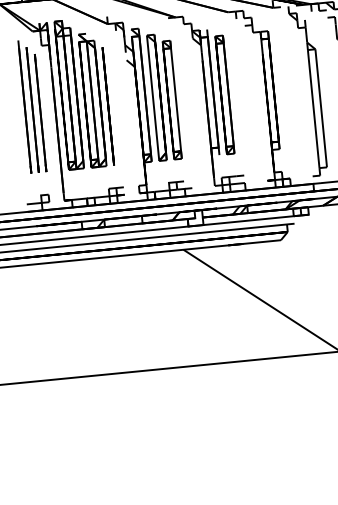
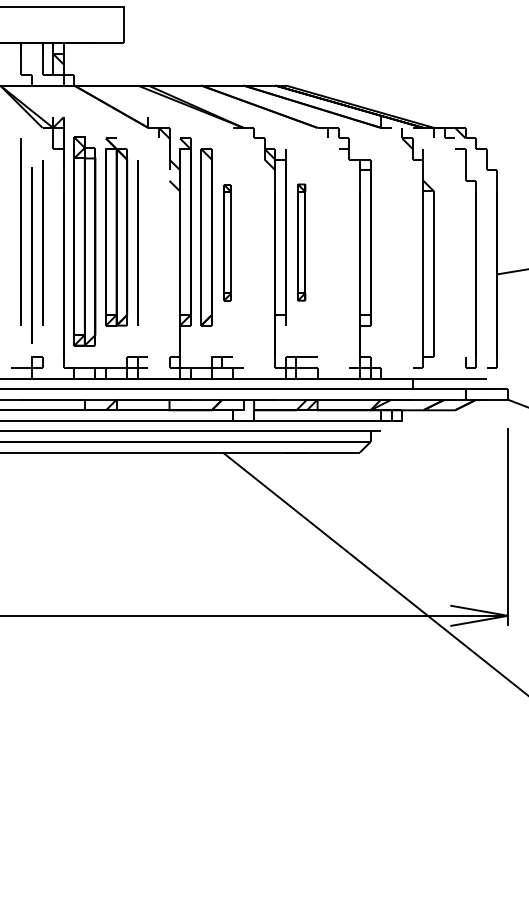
part: (224, 94) -> (301, 242), size x0.7
part: (69, 95) -> (84, 241), moved
part: (172, 100) -> (227, 242), size x0.7
line: (32, 110) -> (31, 255), moved

